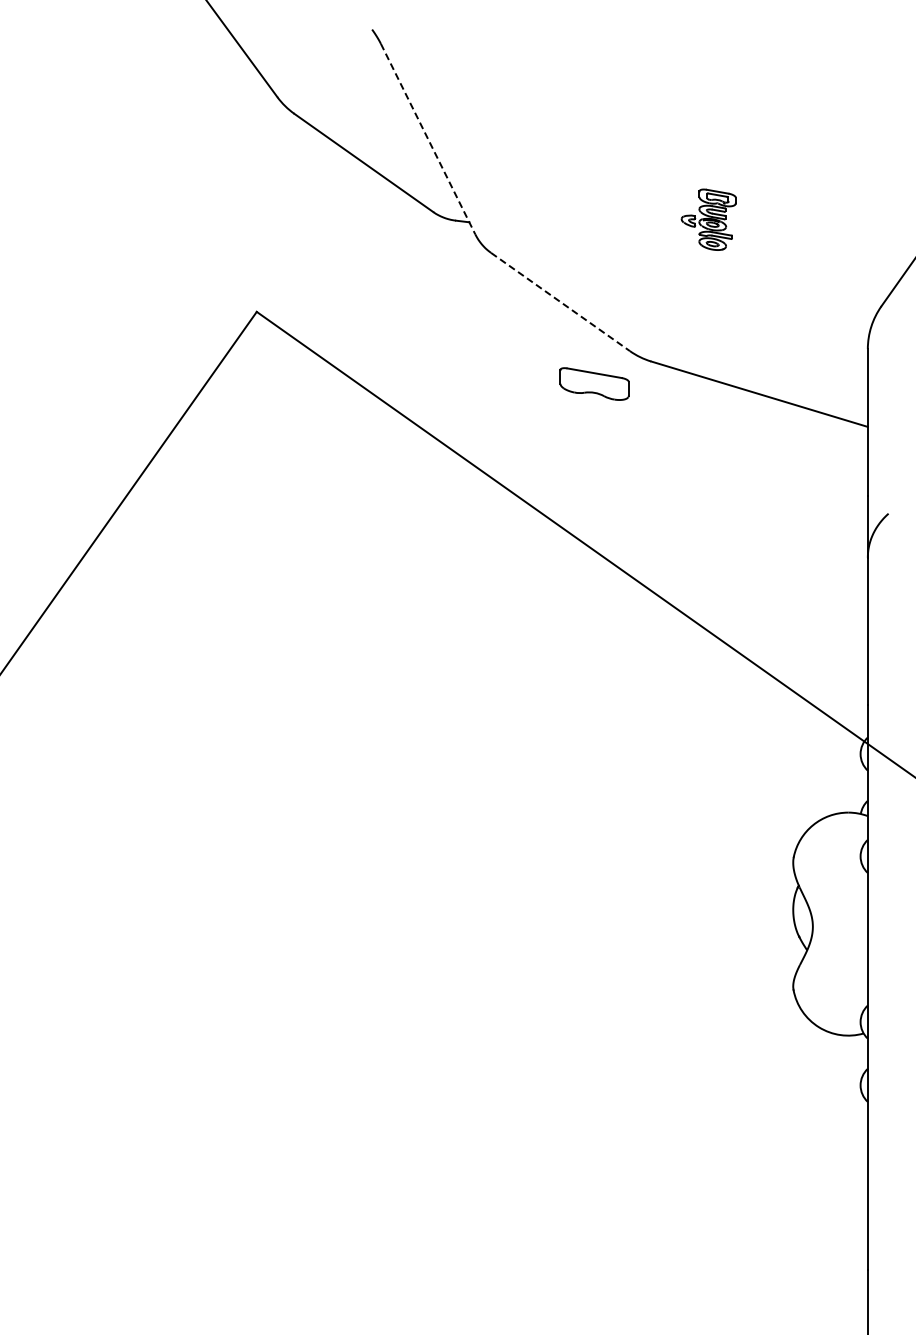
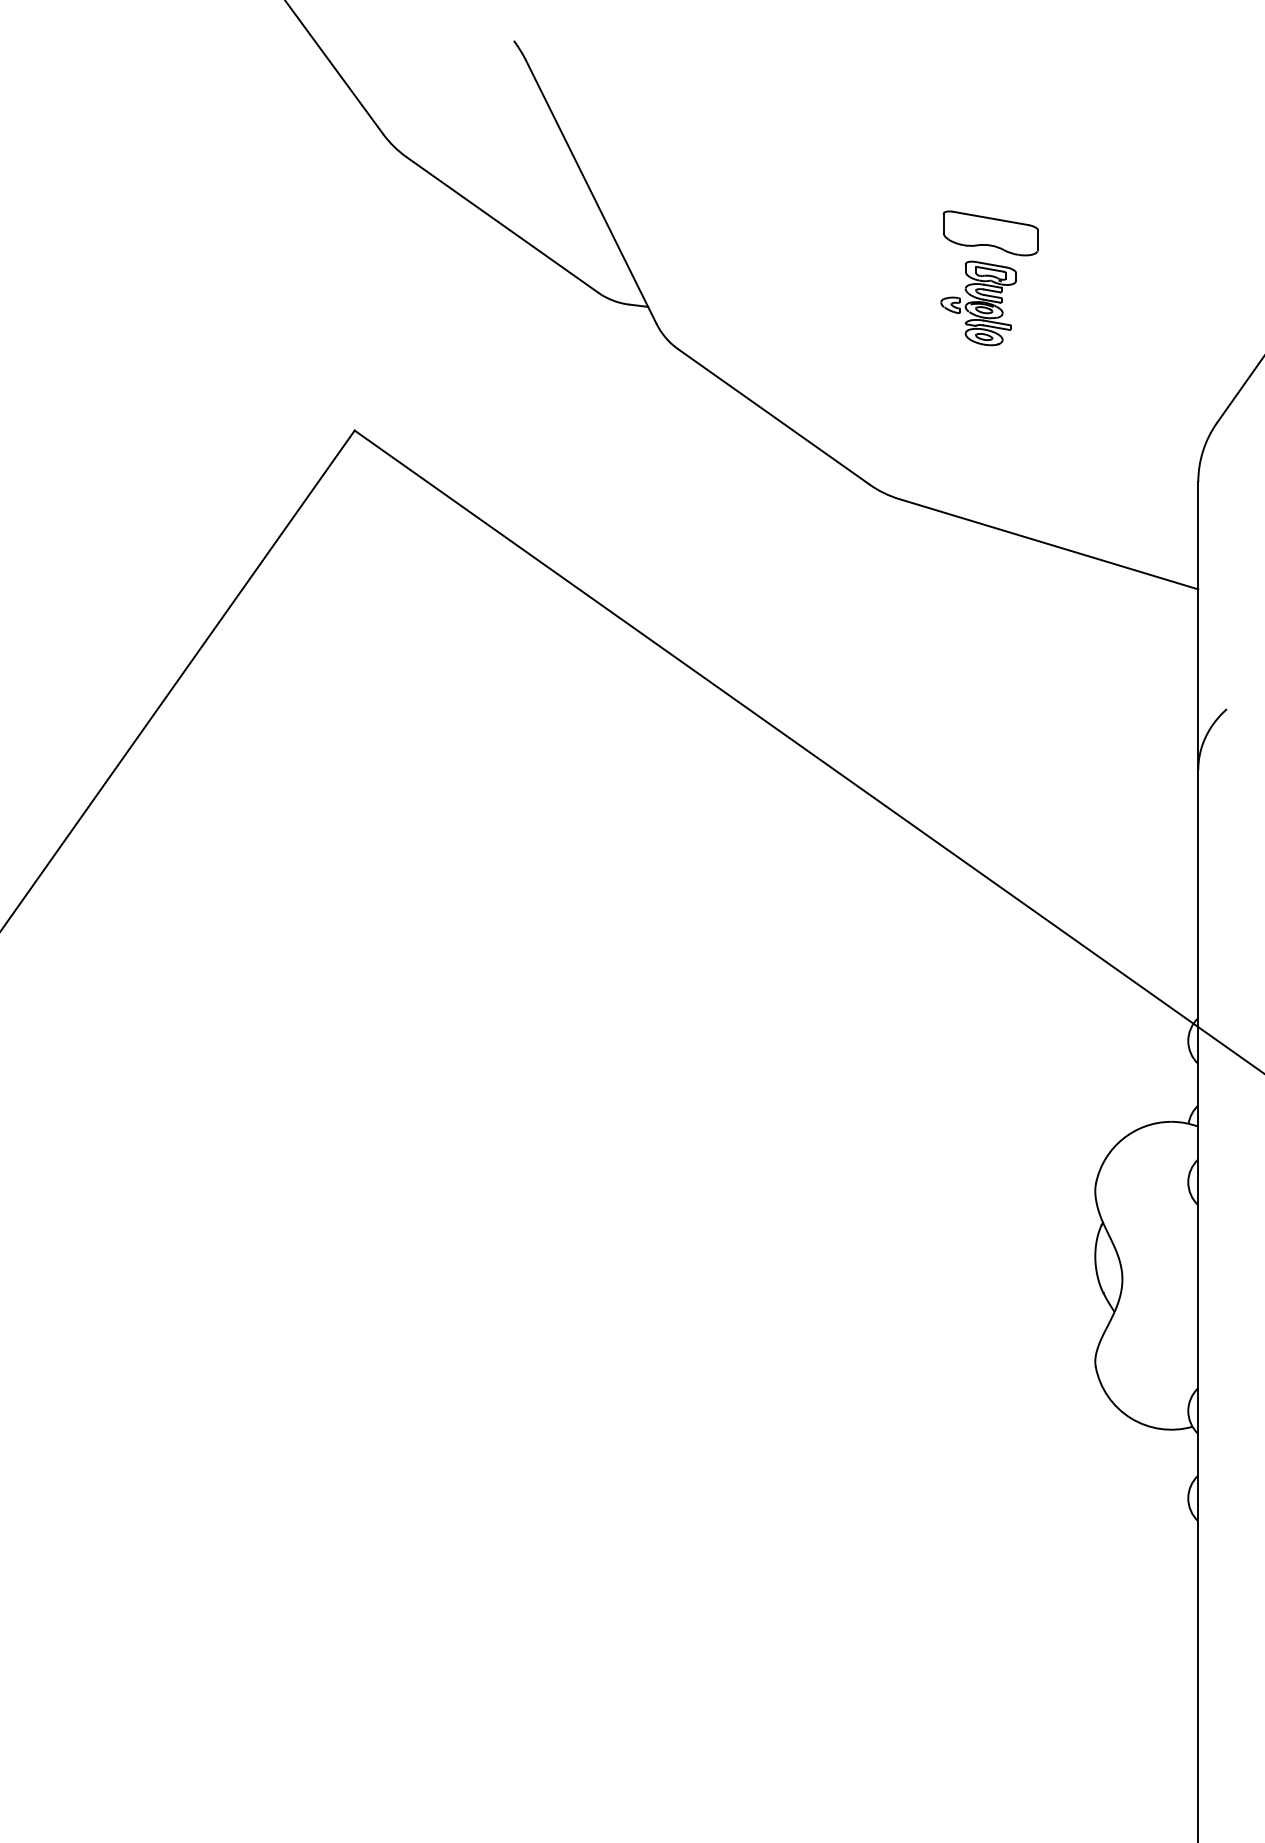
line: (428, 139) -> (591, 192), dashed -> solid
line: (560, 302) -> (774, 417), dashed -> solid
part: (594, 383) -> (990, 232), moved

